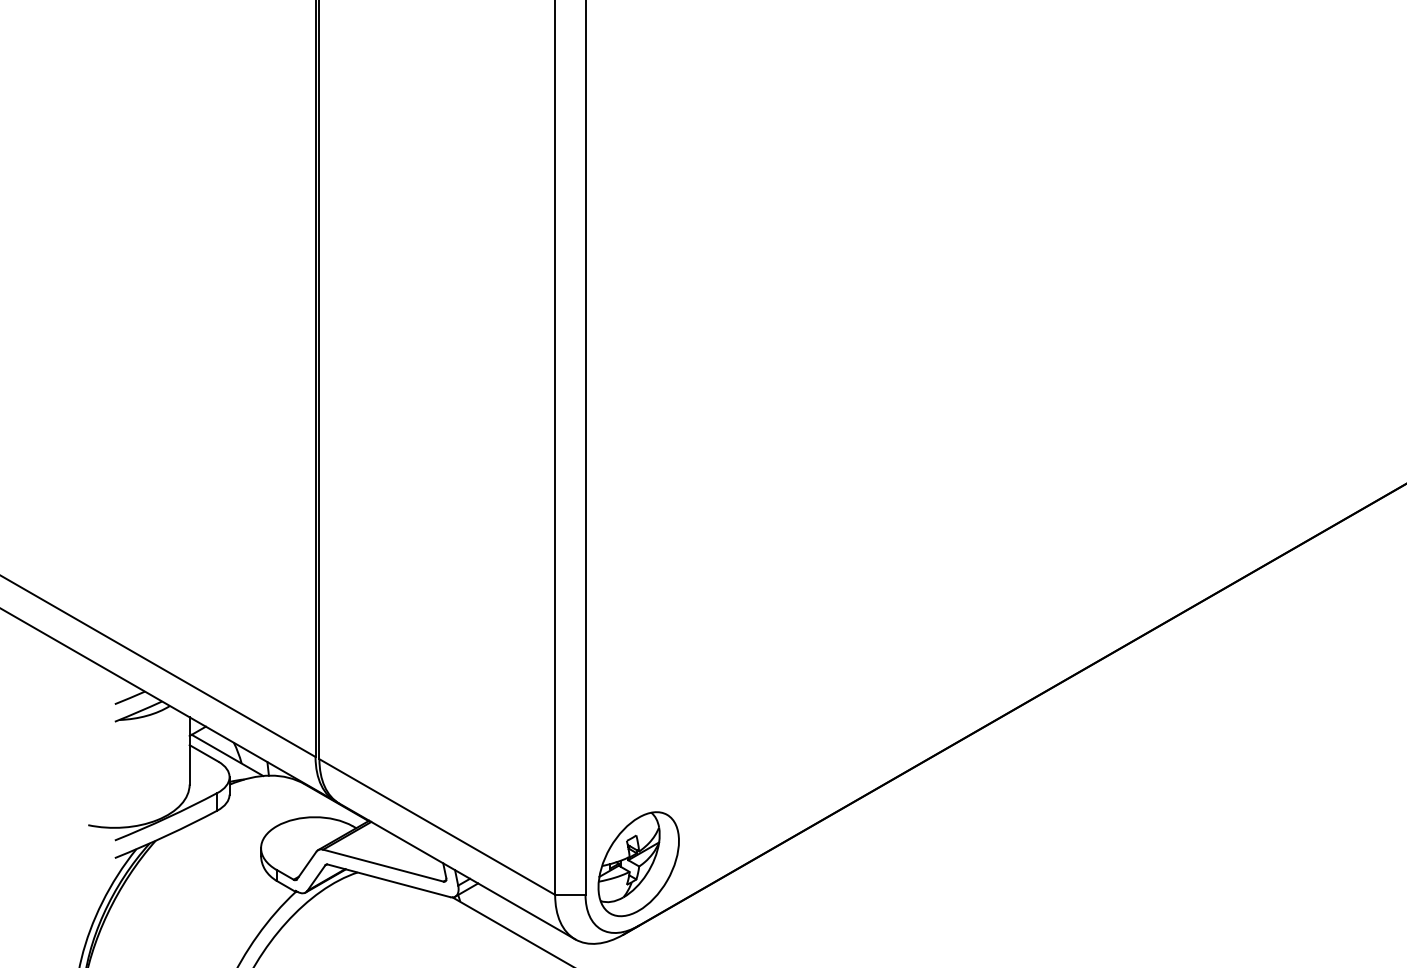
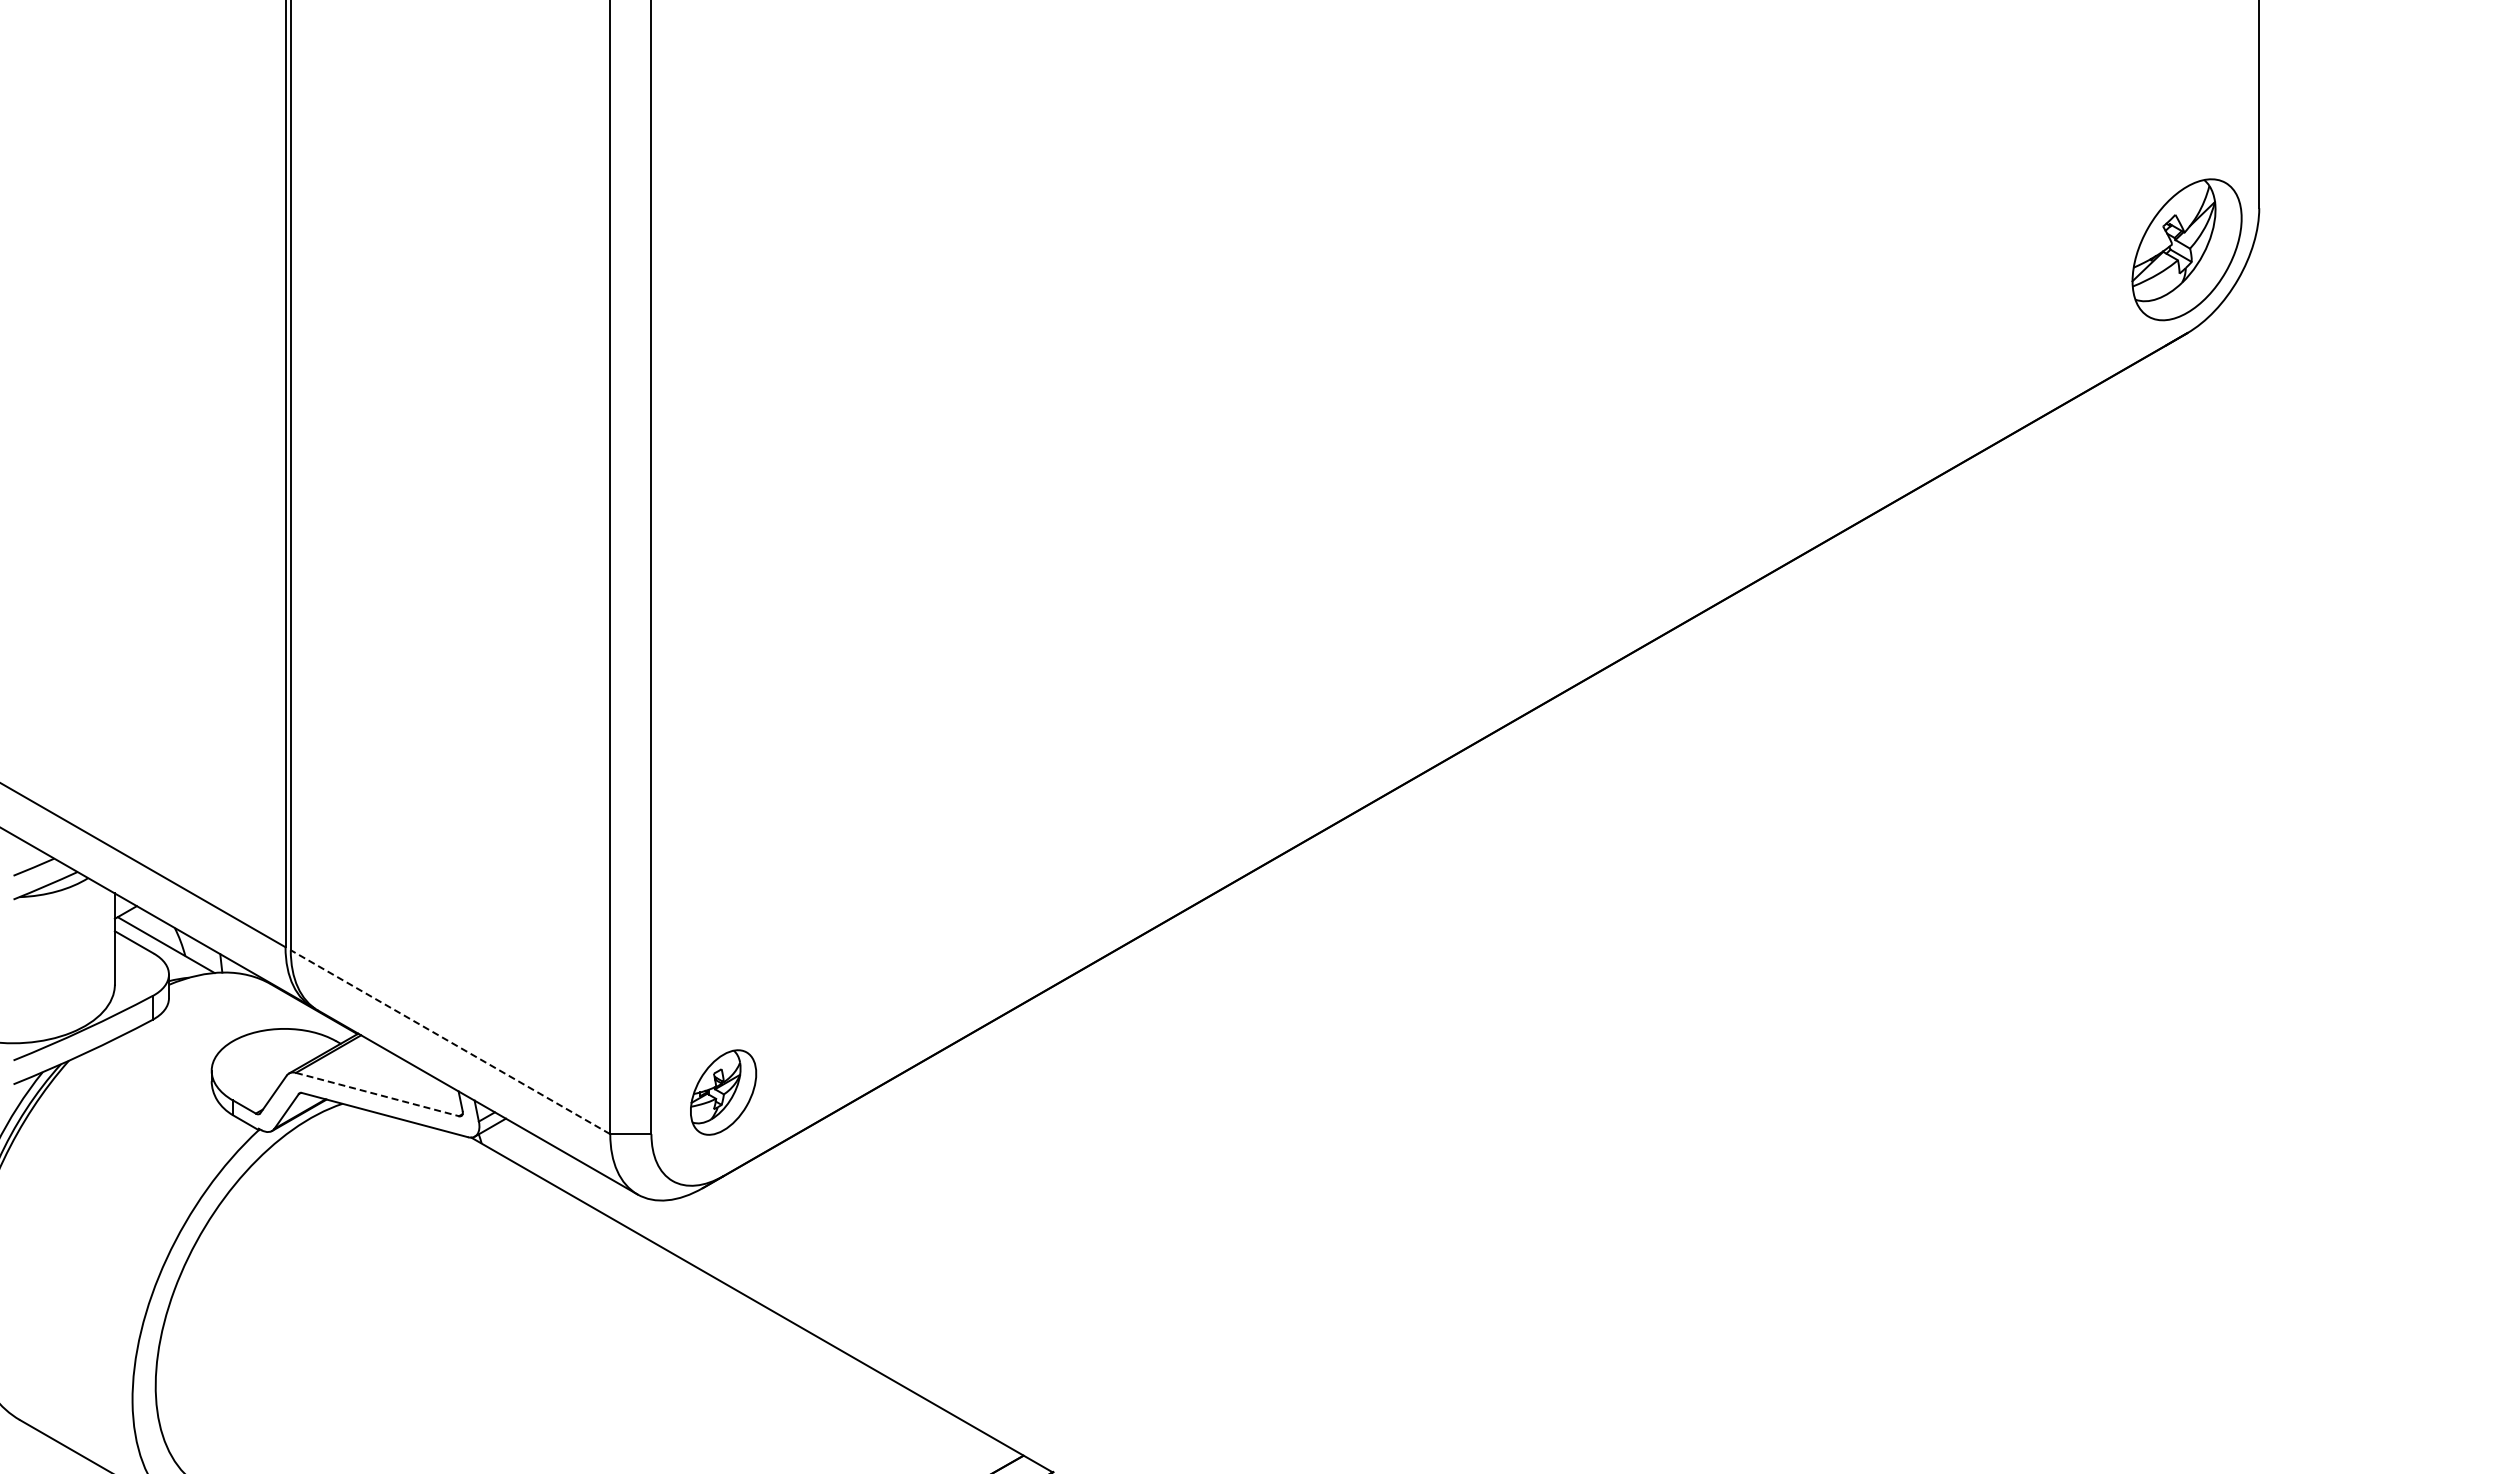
line: (437, 826) -> (450, 1041), solid -> dashed
part: (638, 864) -> (723, 1092), size x0.6
line: (383, 865) -> (377, 1094), solid -> dashed

